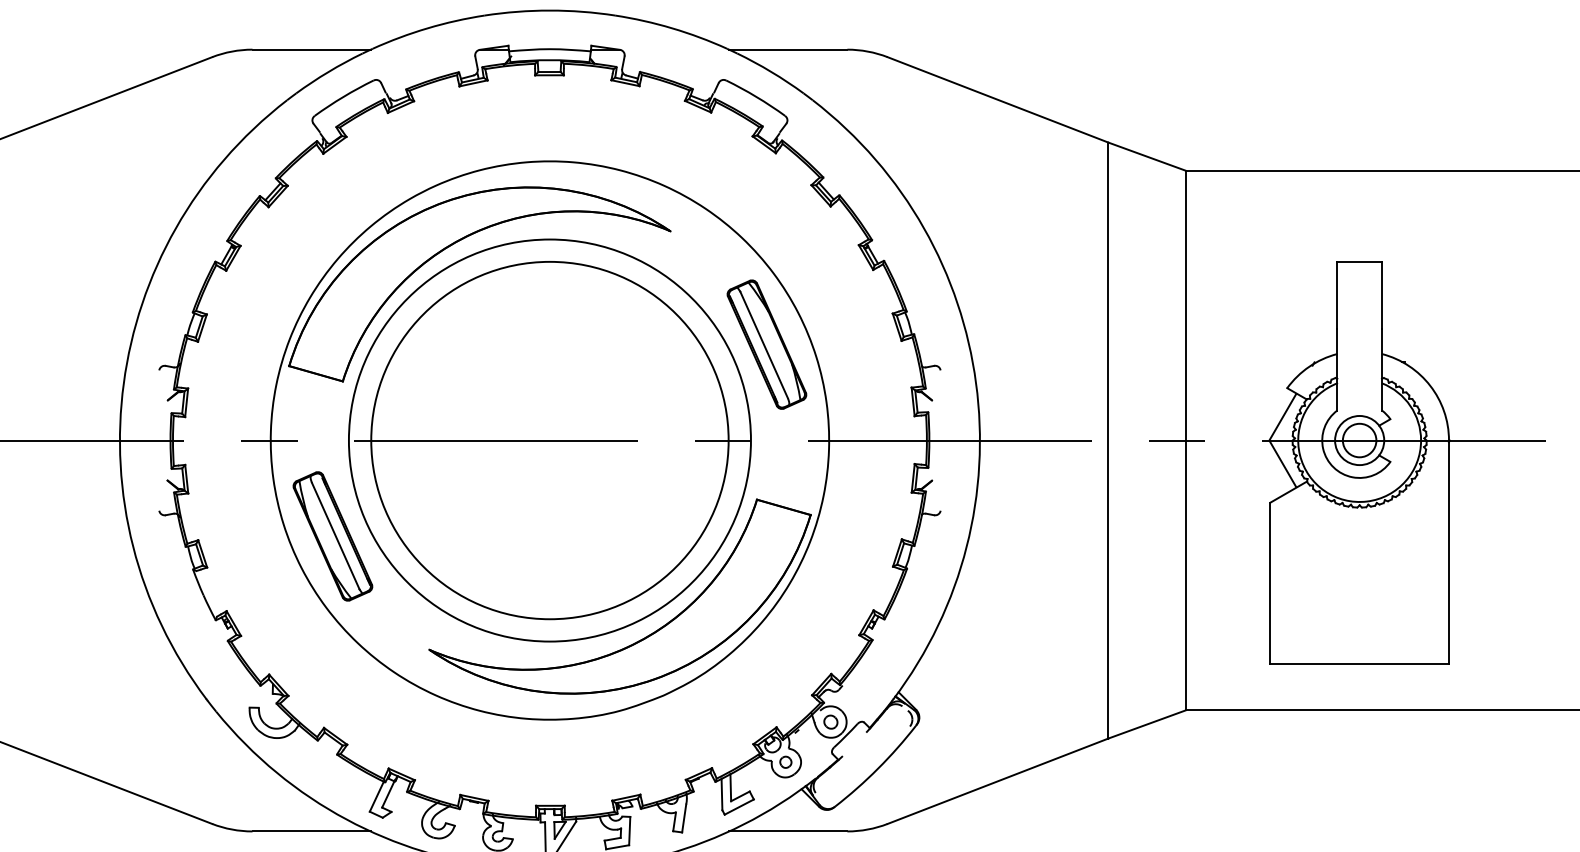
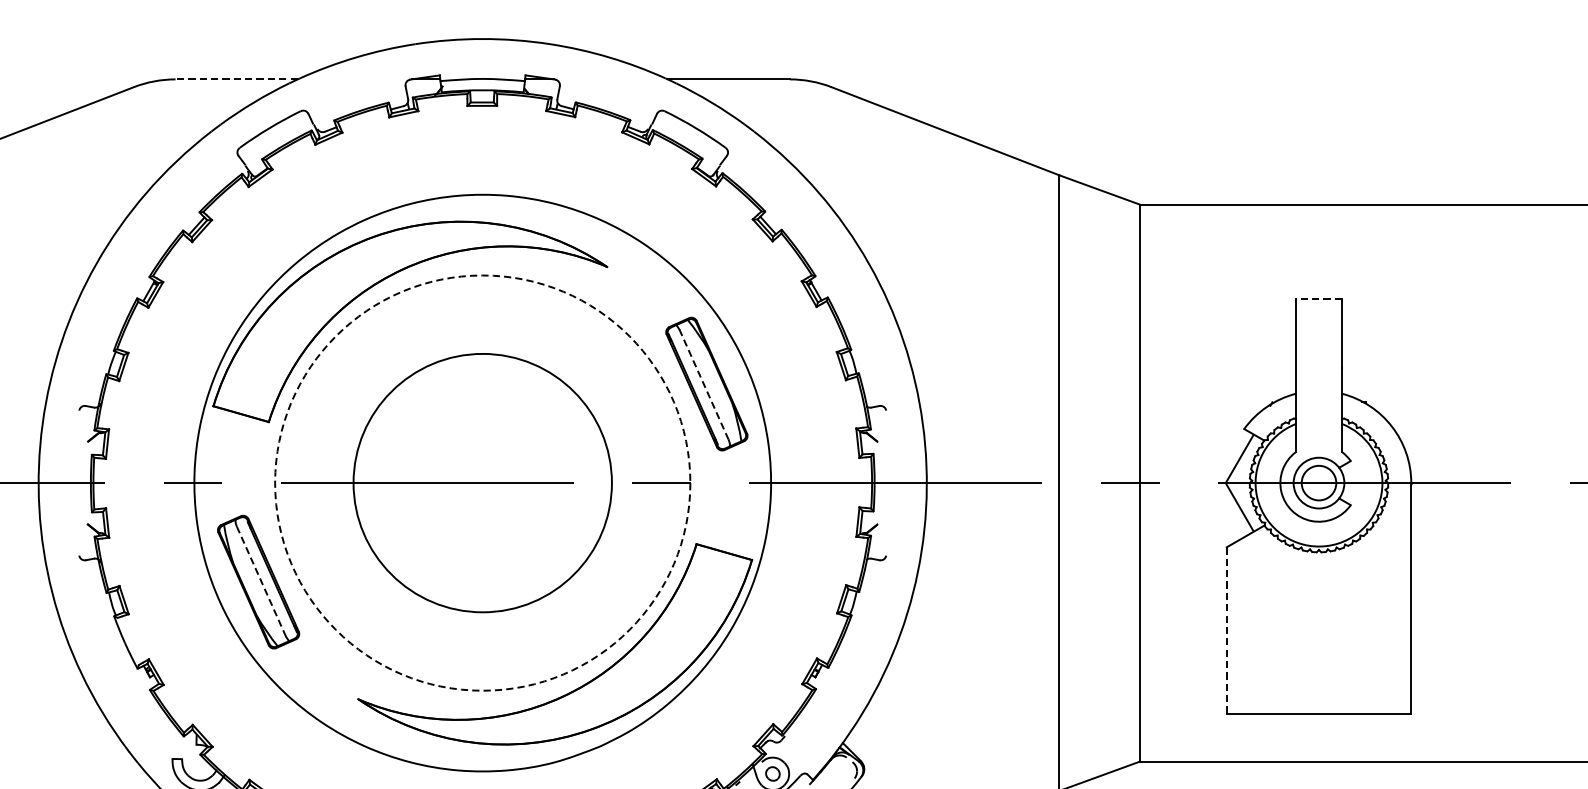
line: (311, 49) -> (236, 79), solid -> dashed
line: (1359, 261) -> (1318, 298), solid -> dashed
line: (764, 345) -> (704, 384), solid -> dashed
circle: (549, 440) -> (482, 483), size x0.7
circle: (549, 440) -> (482, 483), solid -> dashed
line: (335, 535) -> (261, 581), solid -> dashed
line: (1270, 583) -> (1226, 630), solid -> dashed

